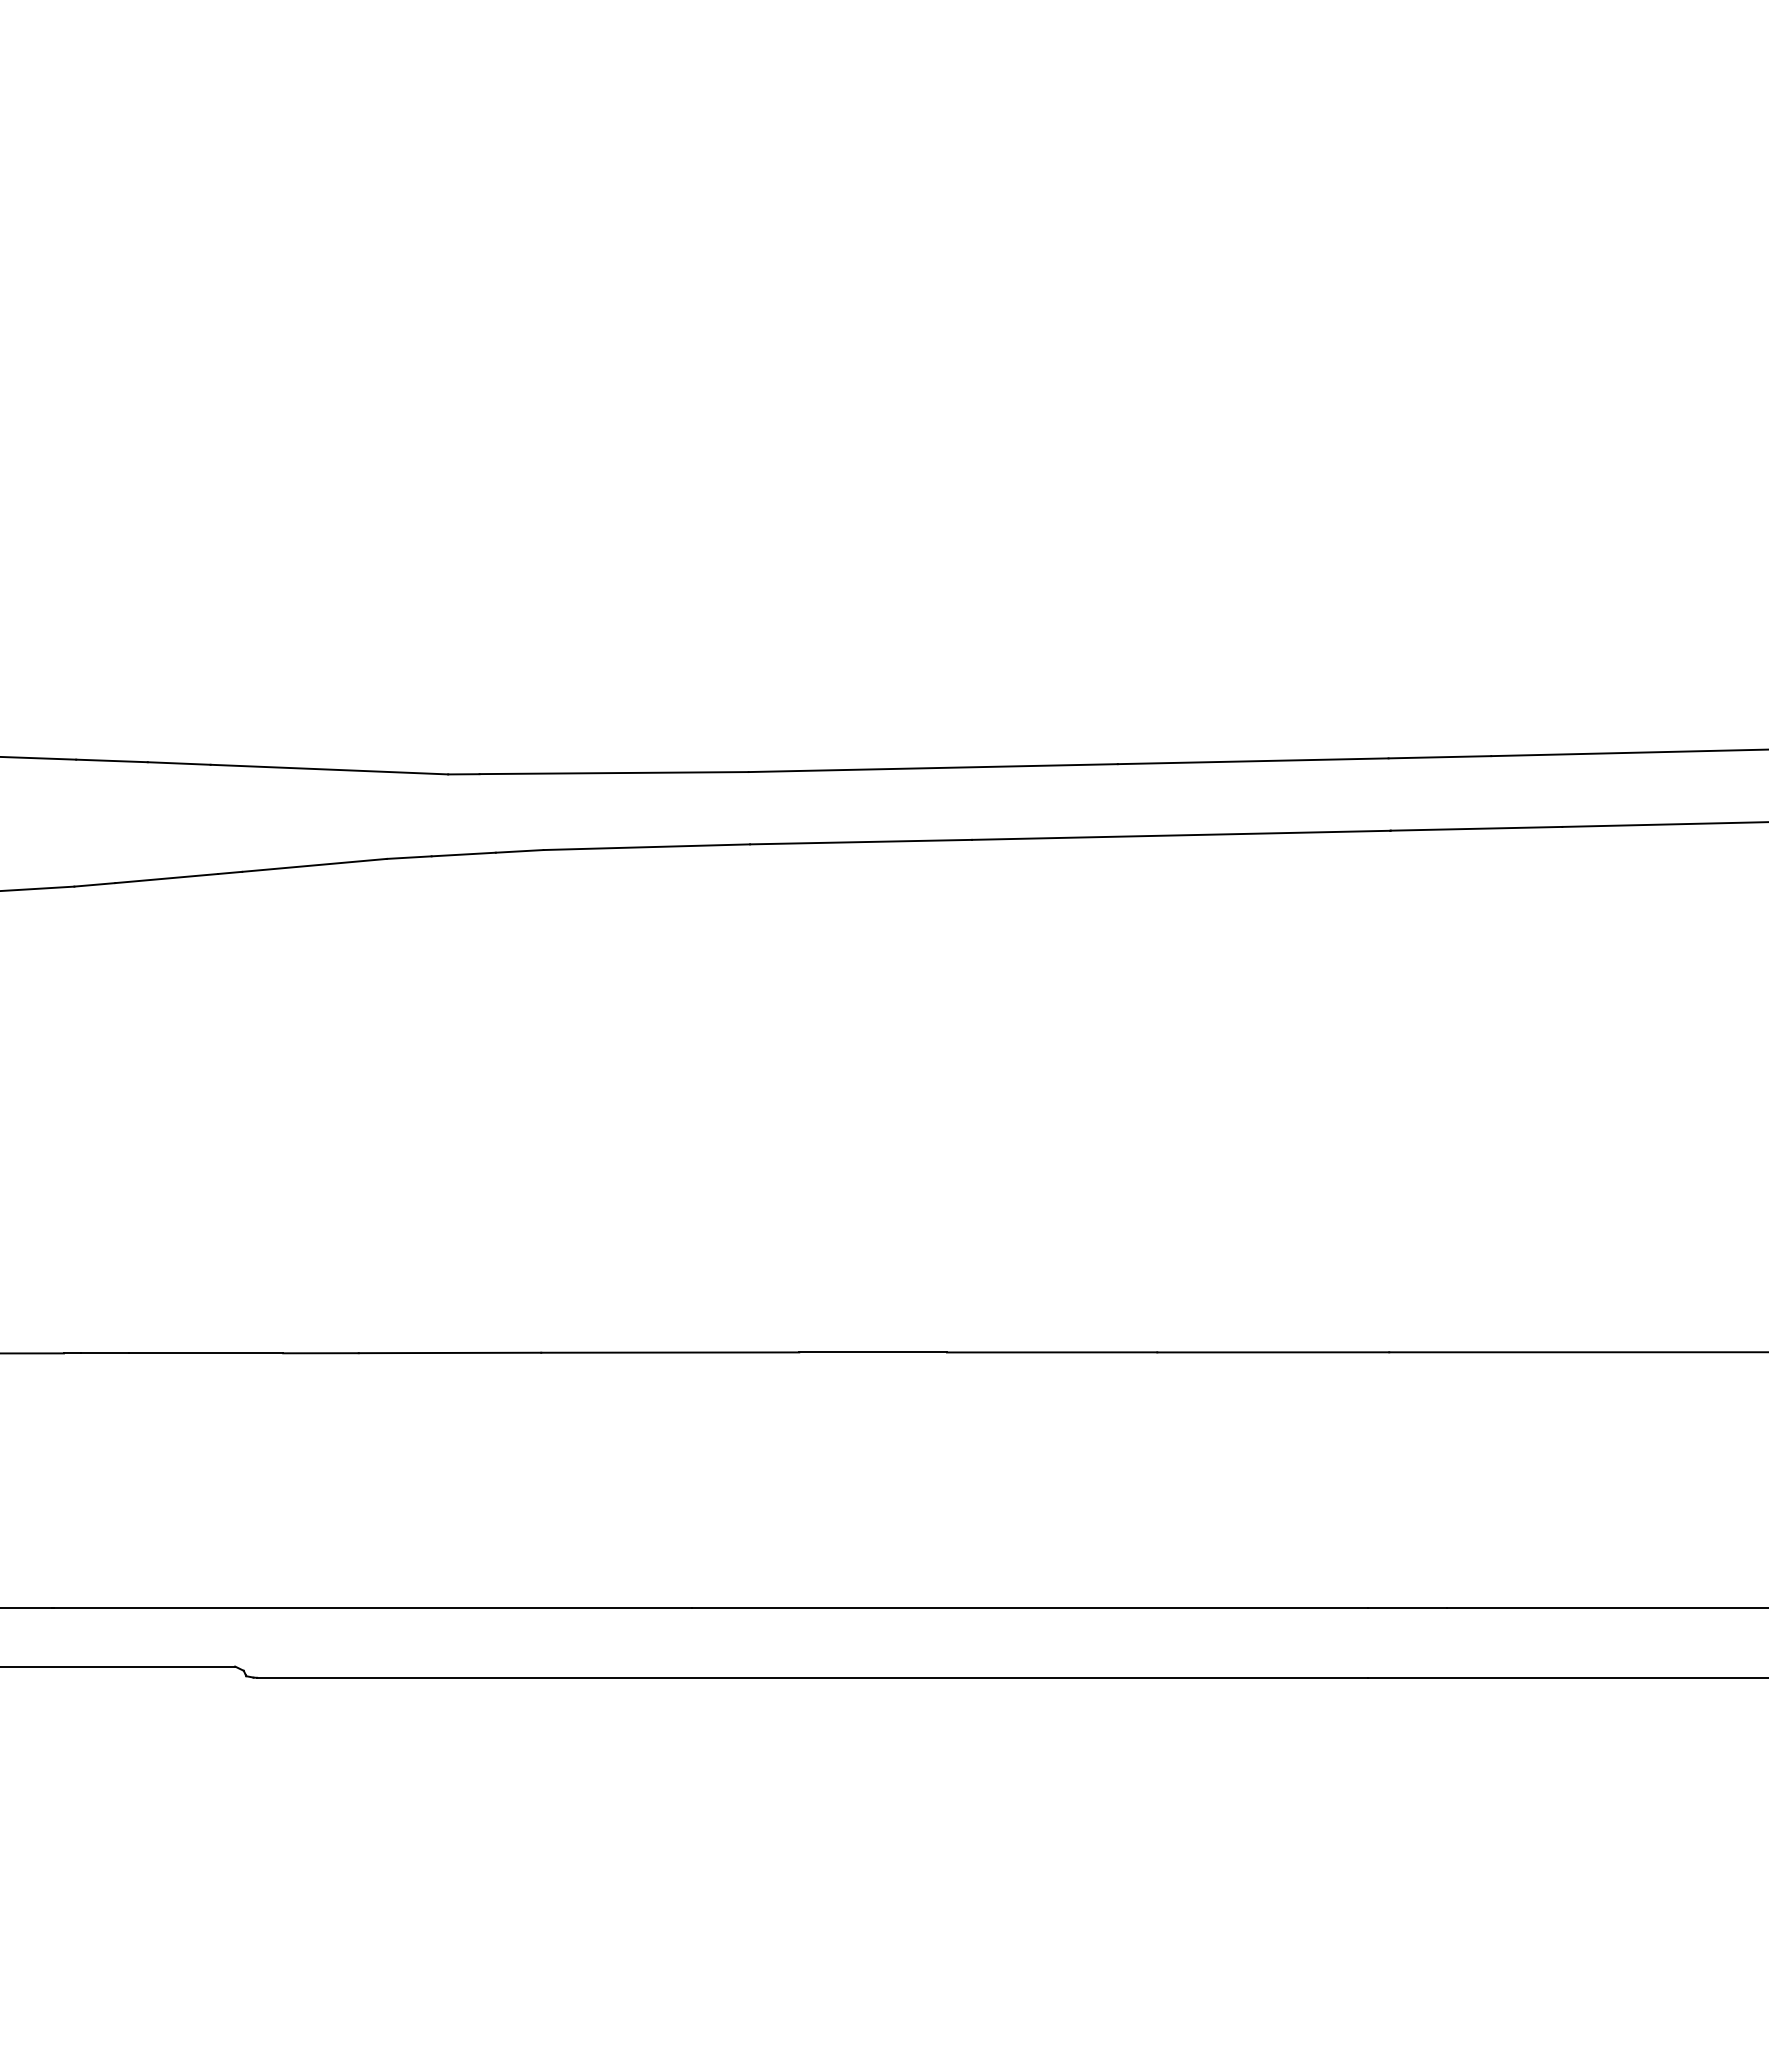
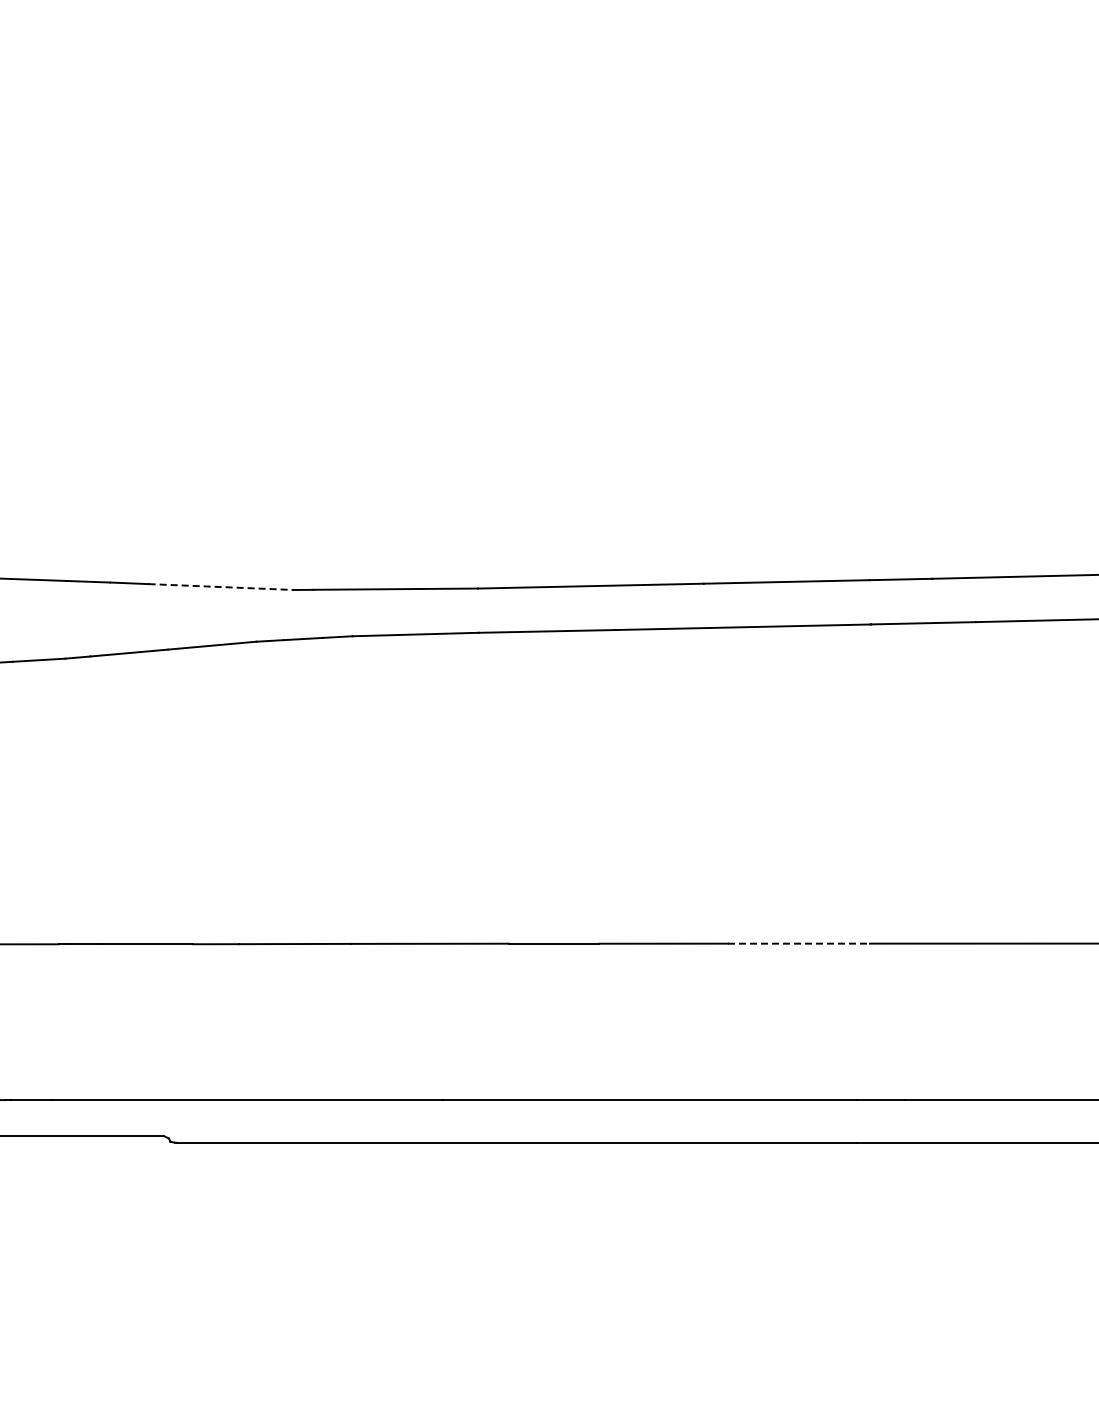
line: (329, 770) -> (221, 587), solid -> dashed
line: (1272, 1352) -> (798, 943), solid -> dashed

